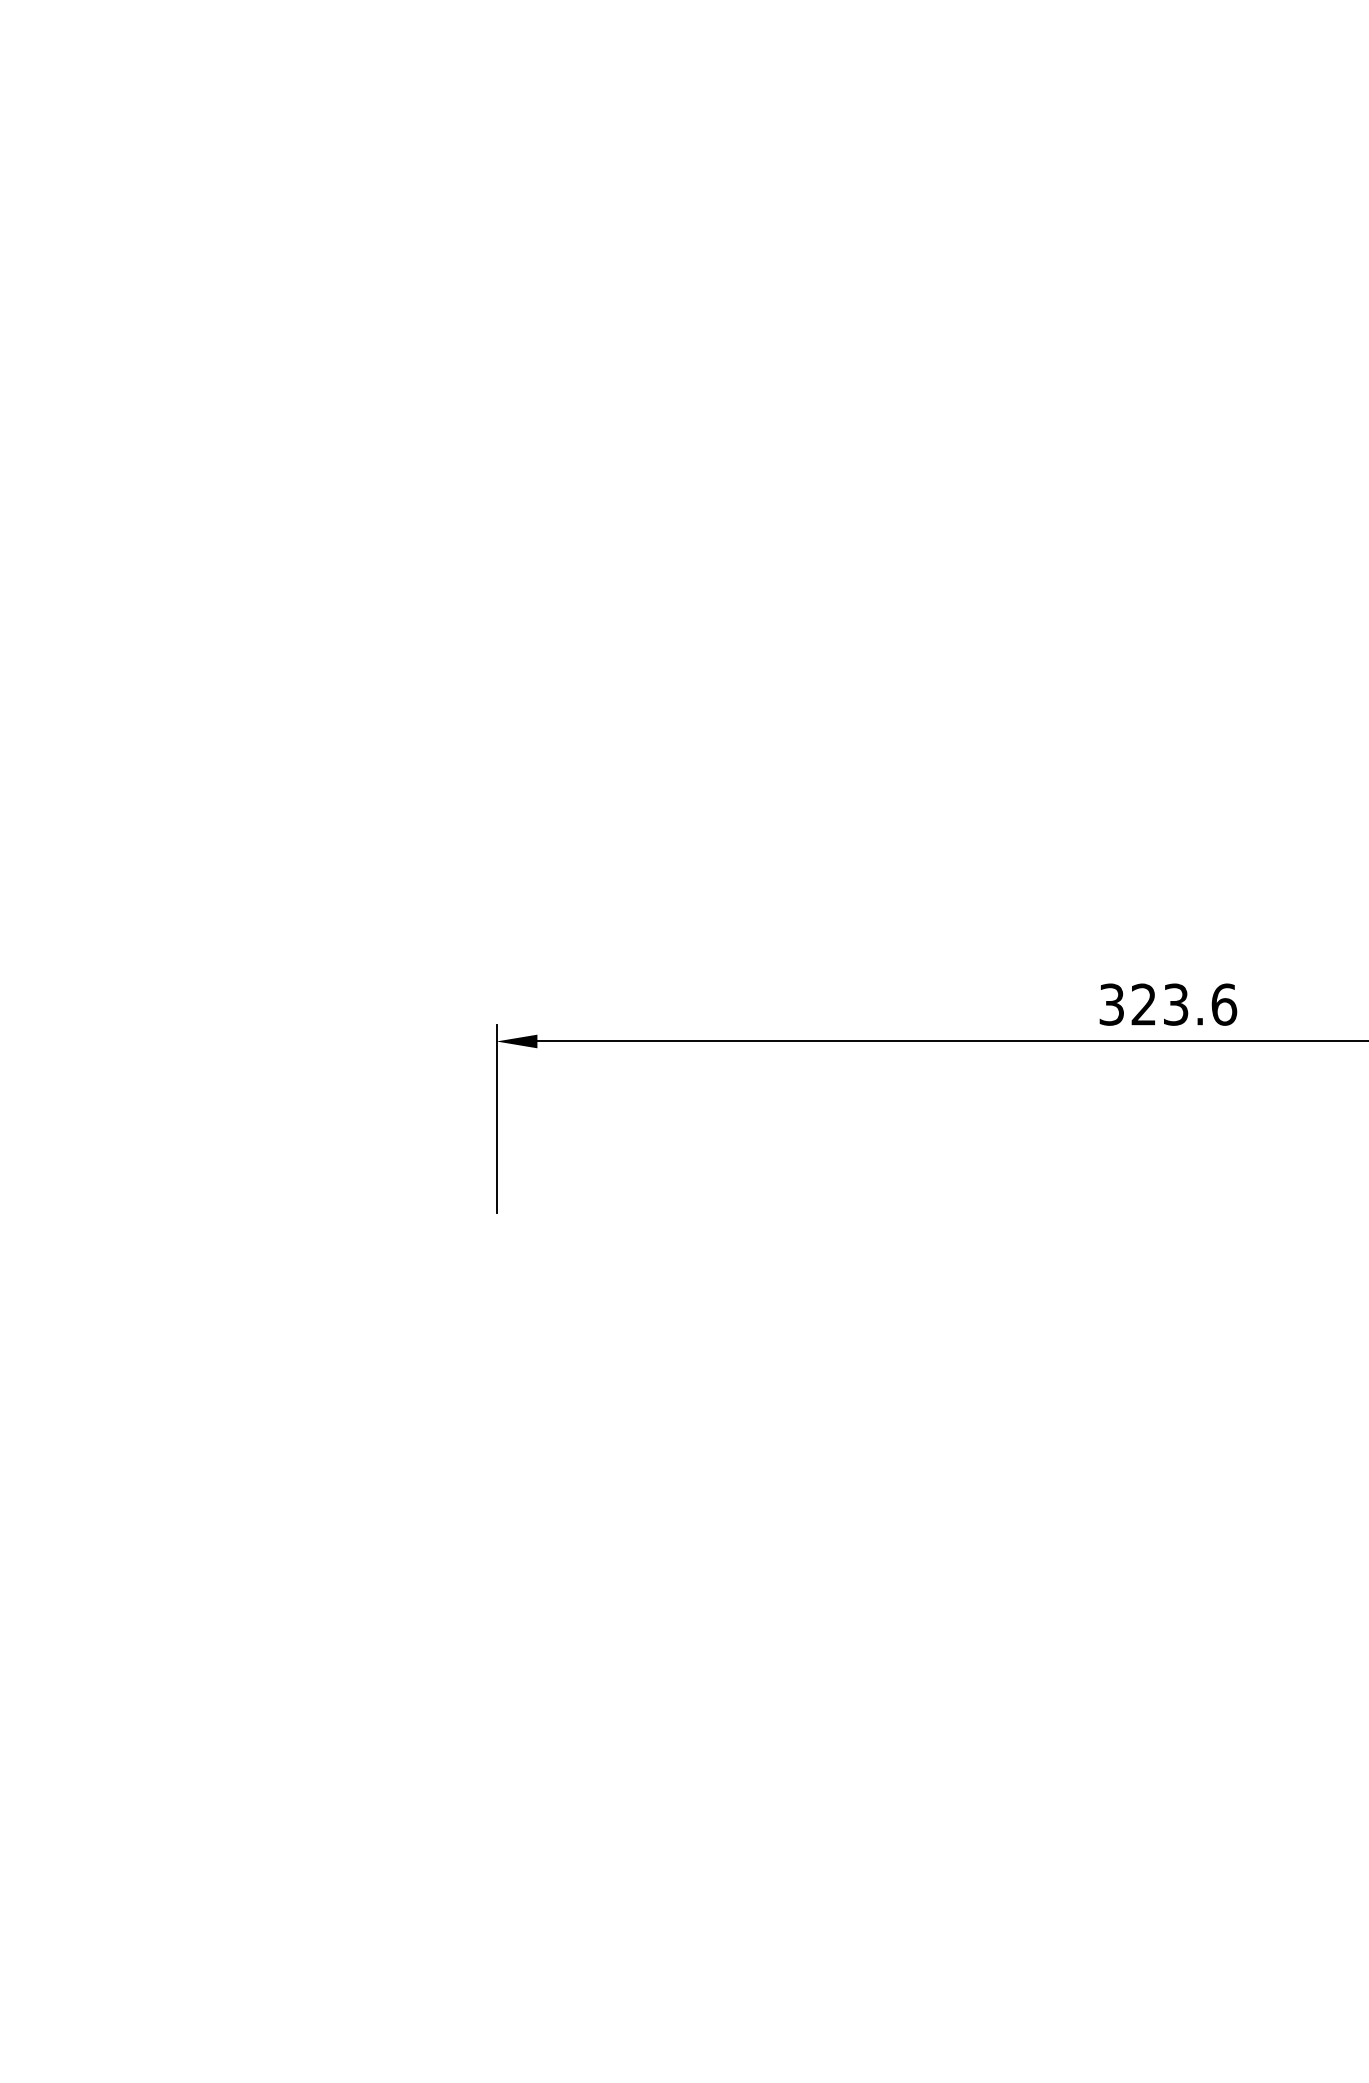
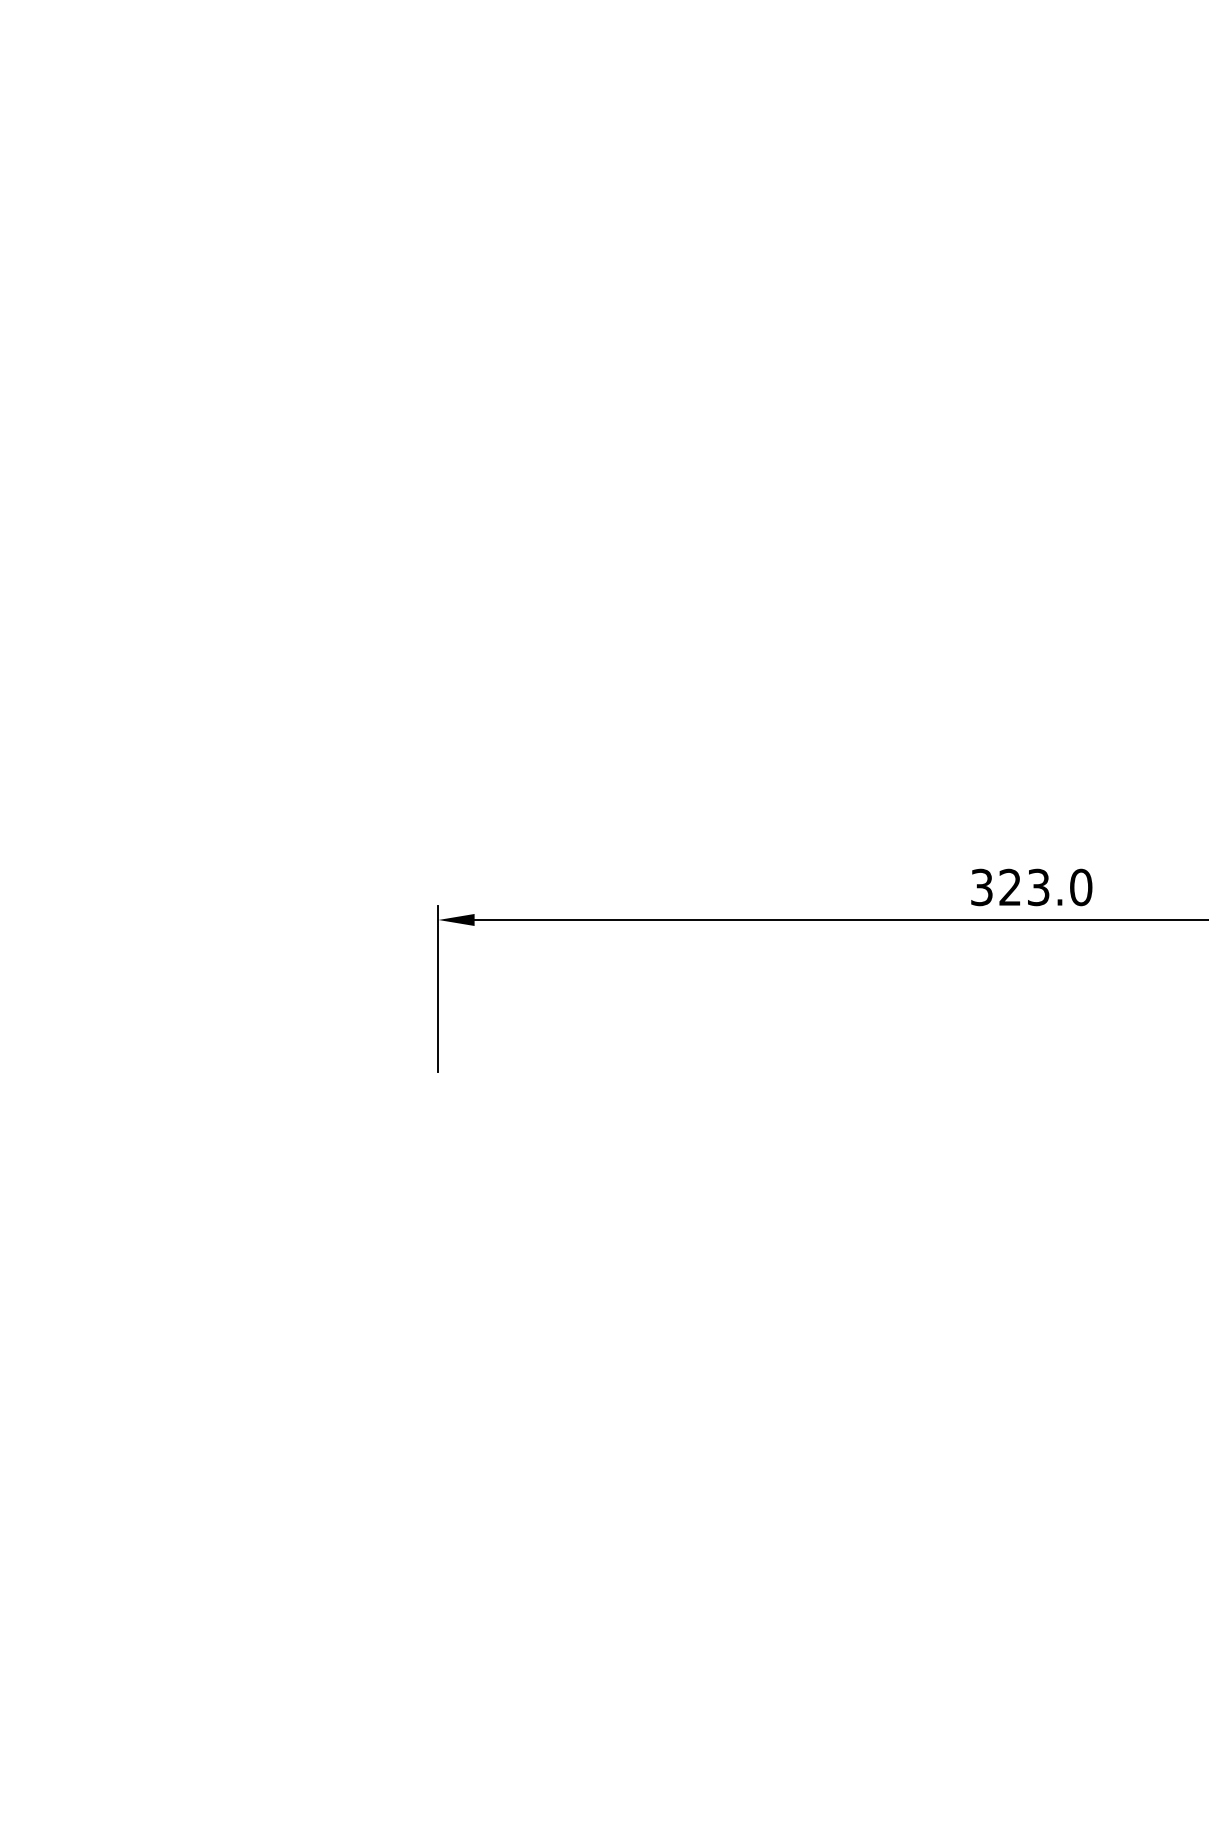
text: (1224, 1003) -> (1081, 886), 323.6 -> 323.0

